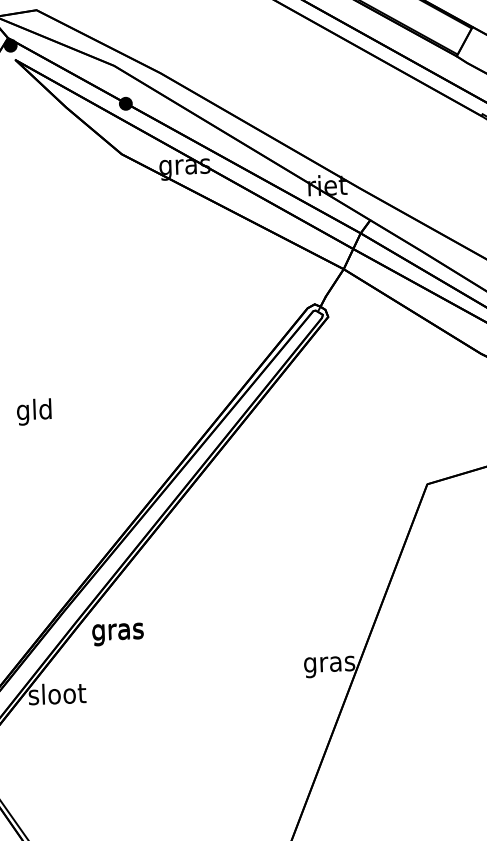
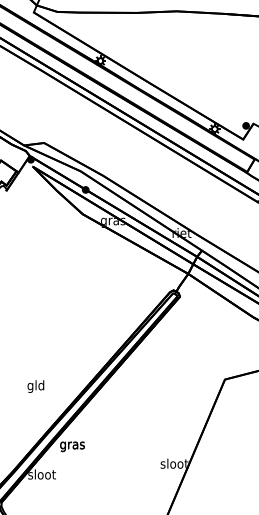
text: (33, 411) -> (35, 386), moved
text: (329, 663) -> (174, 464), gras -> sloot

